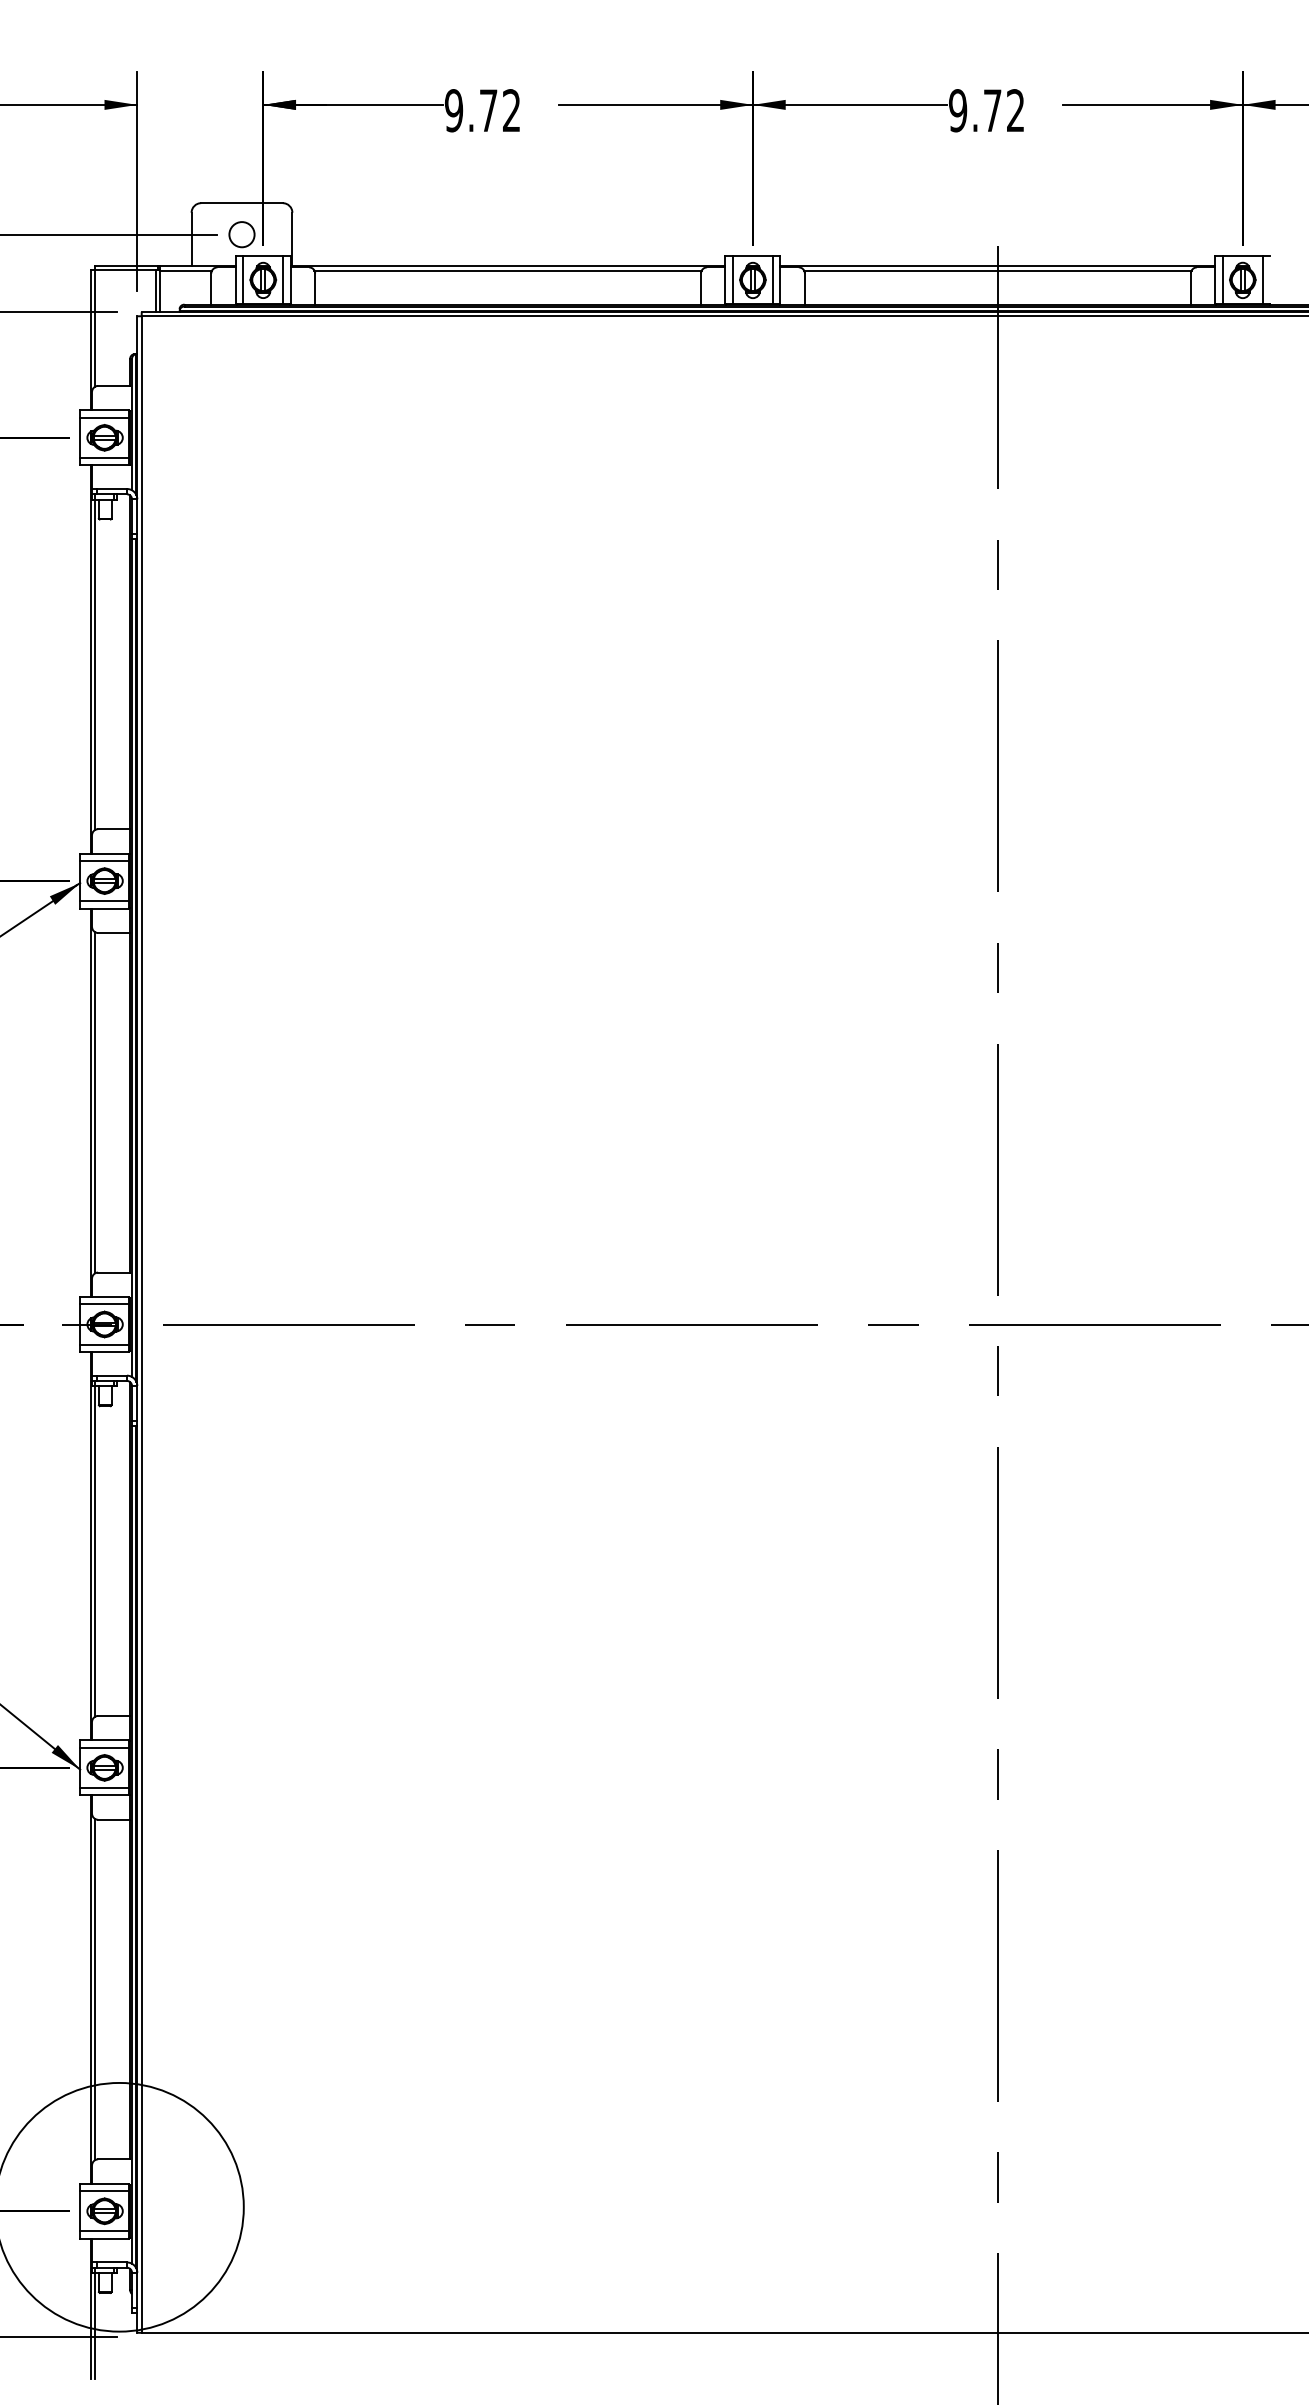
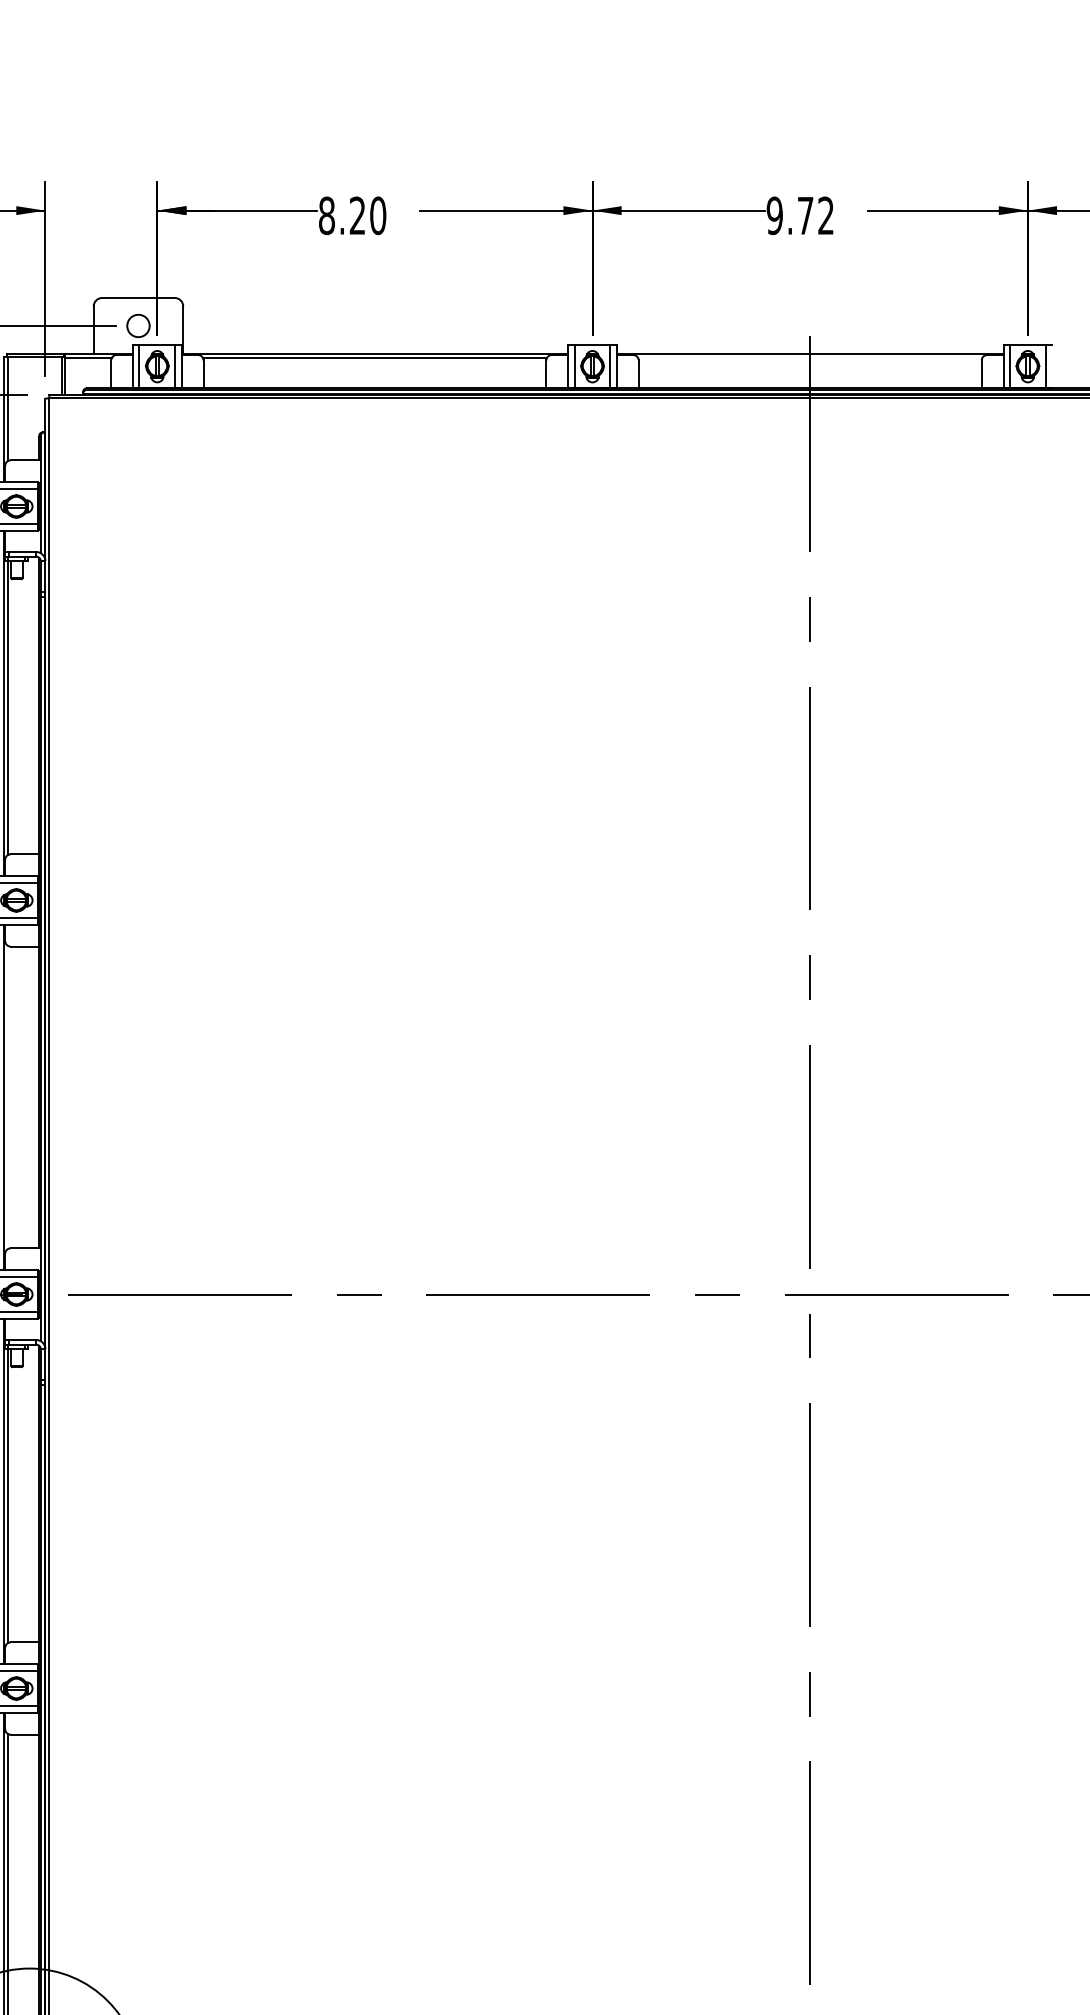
text: (482, 110) -> (352, 215), 9.72 -> 8.20
line: (997, 270) -> (809, 357), removed
line: (95, 1102) -> (8, 1097), removed

